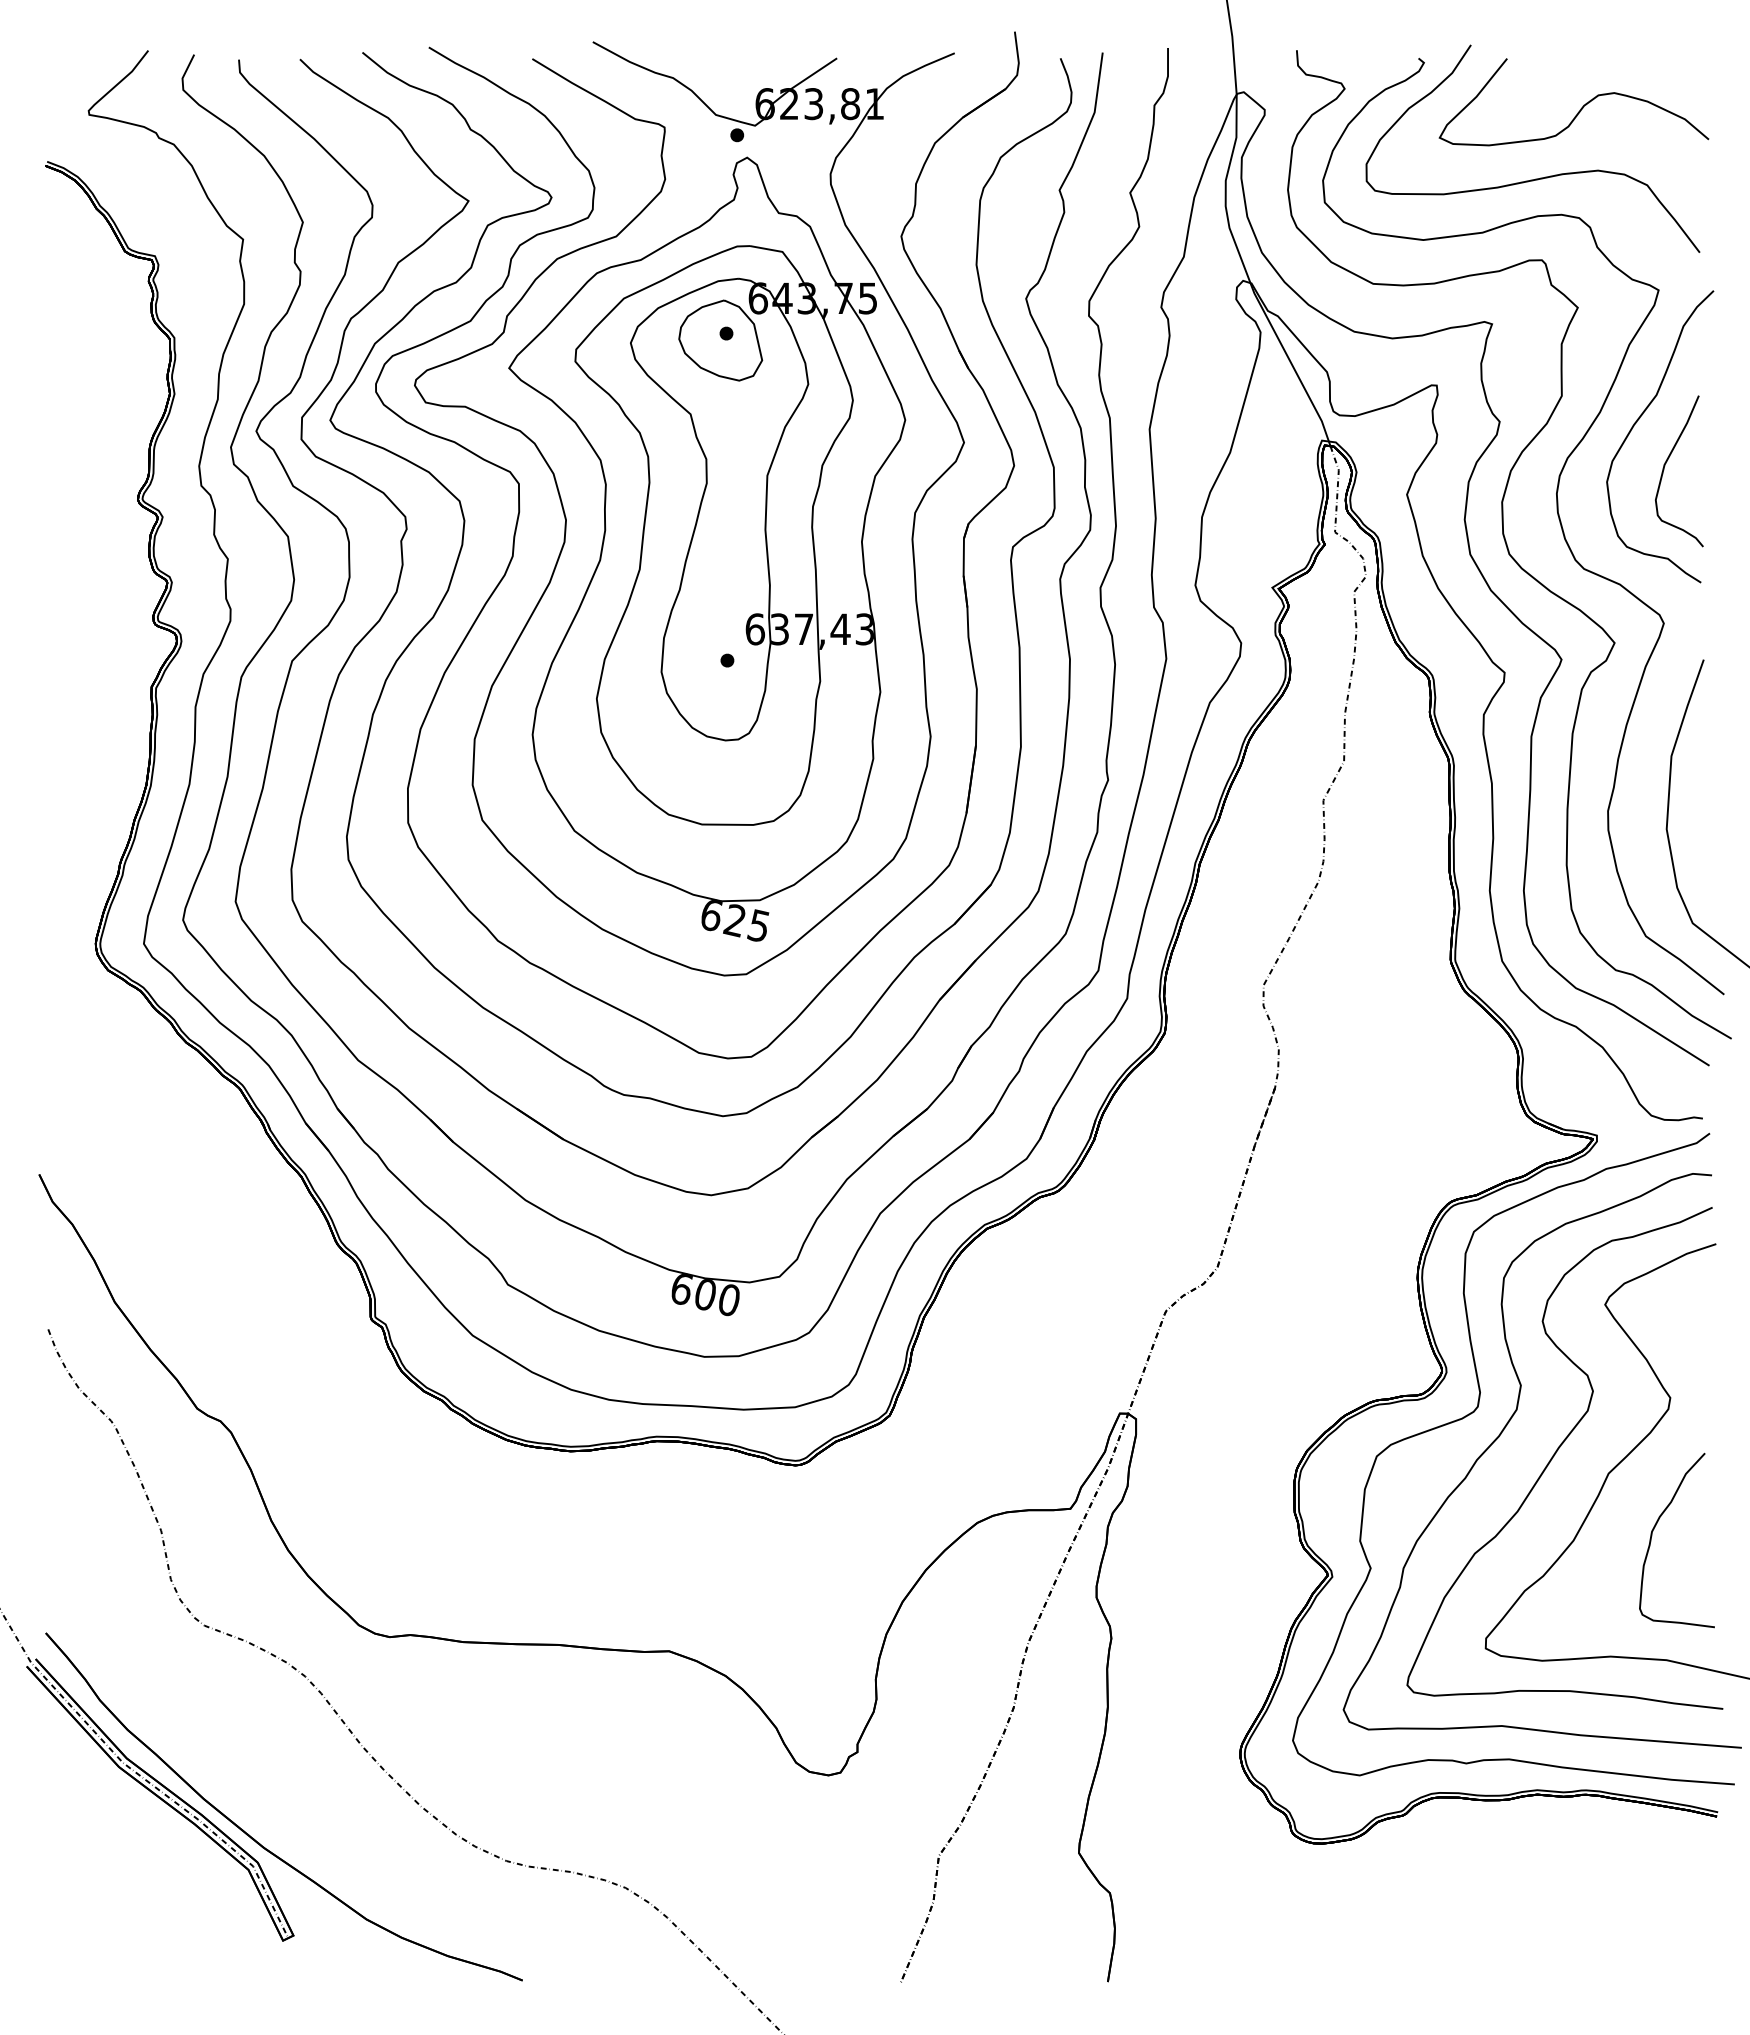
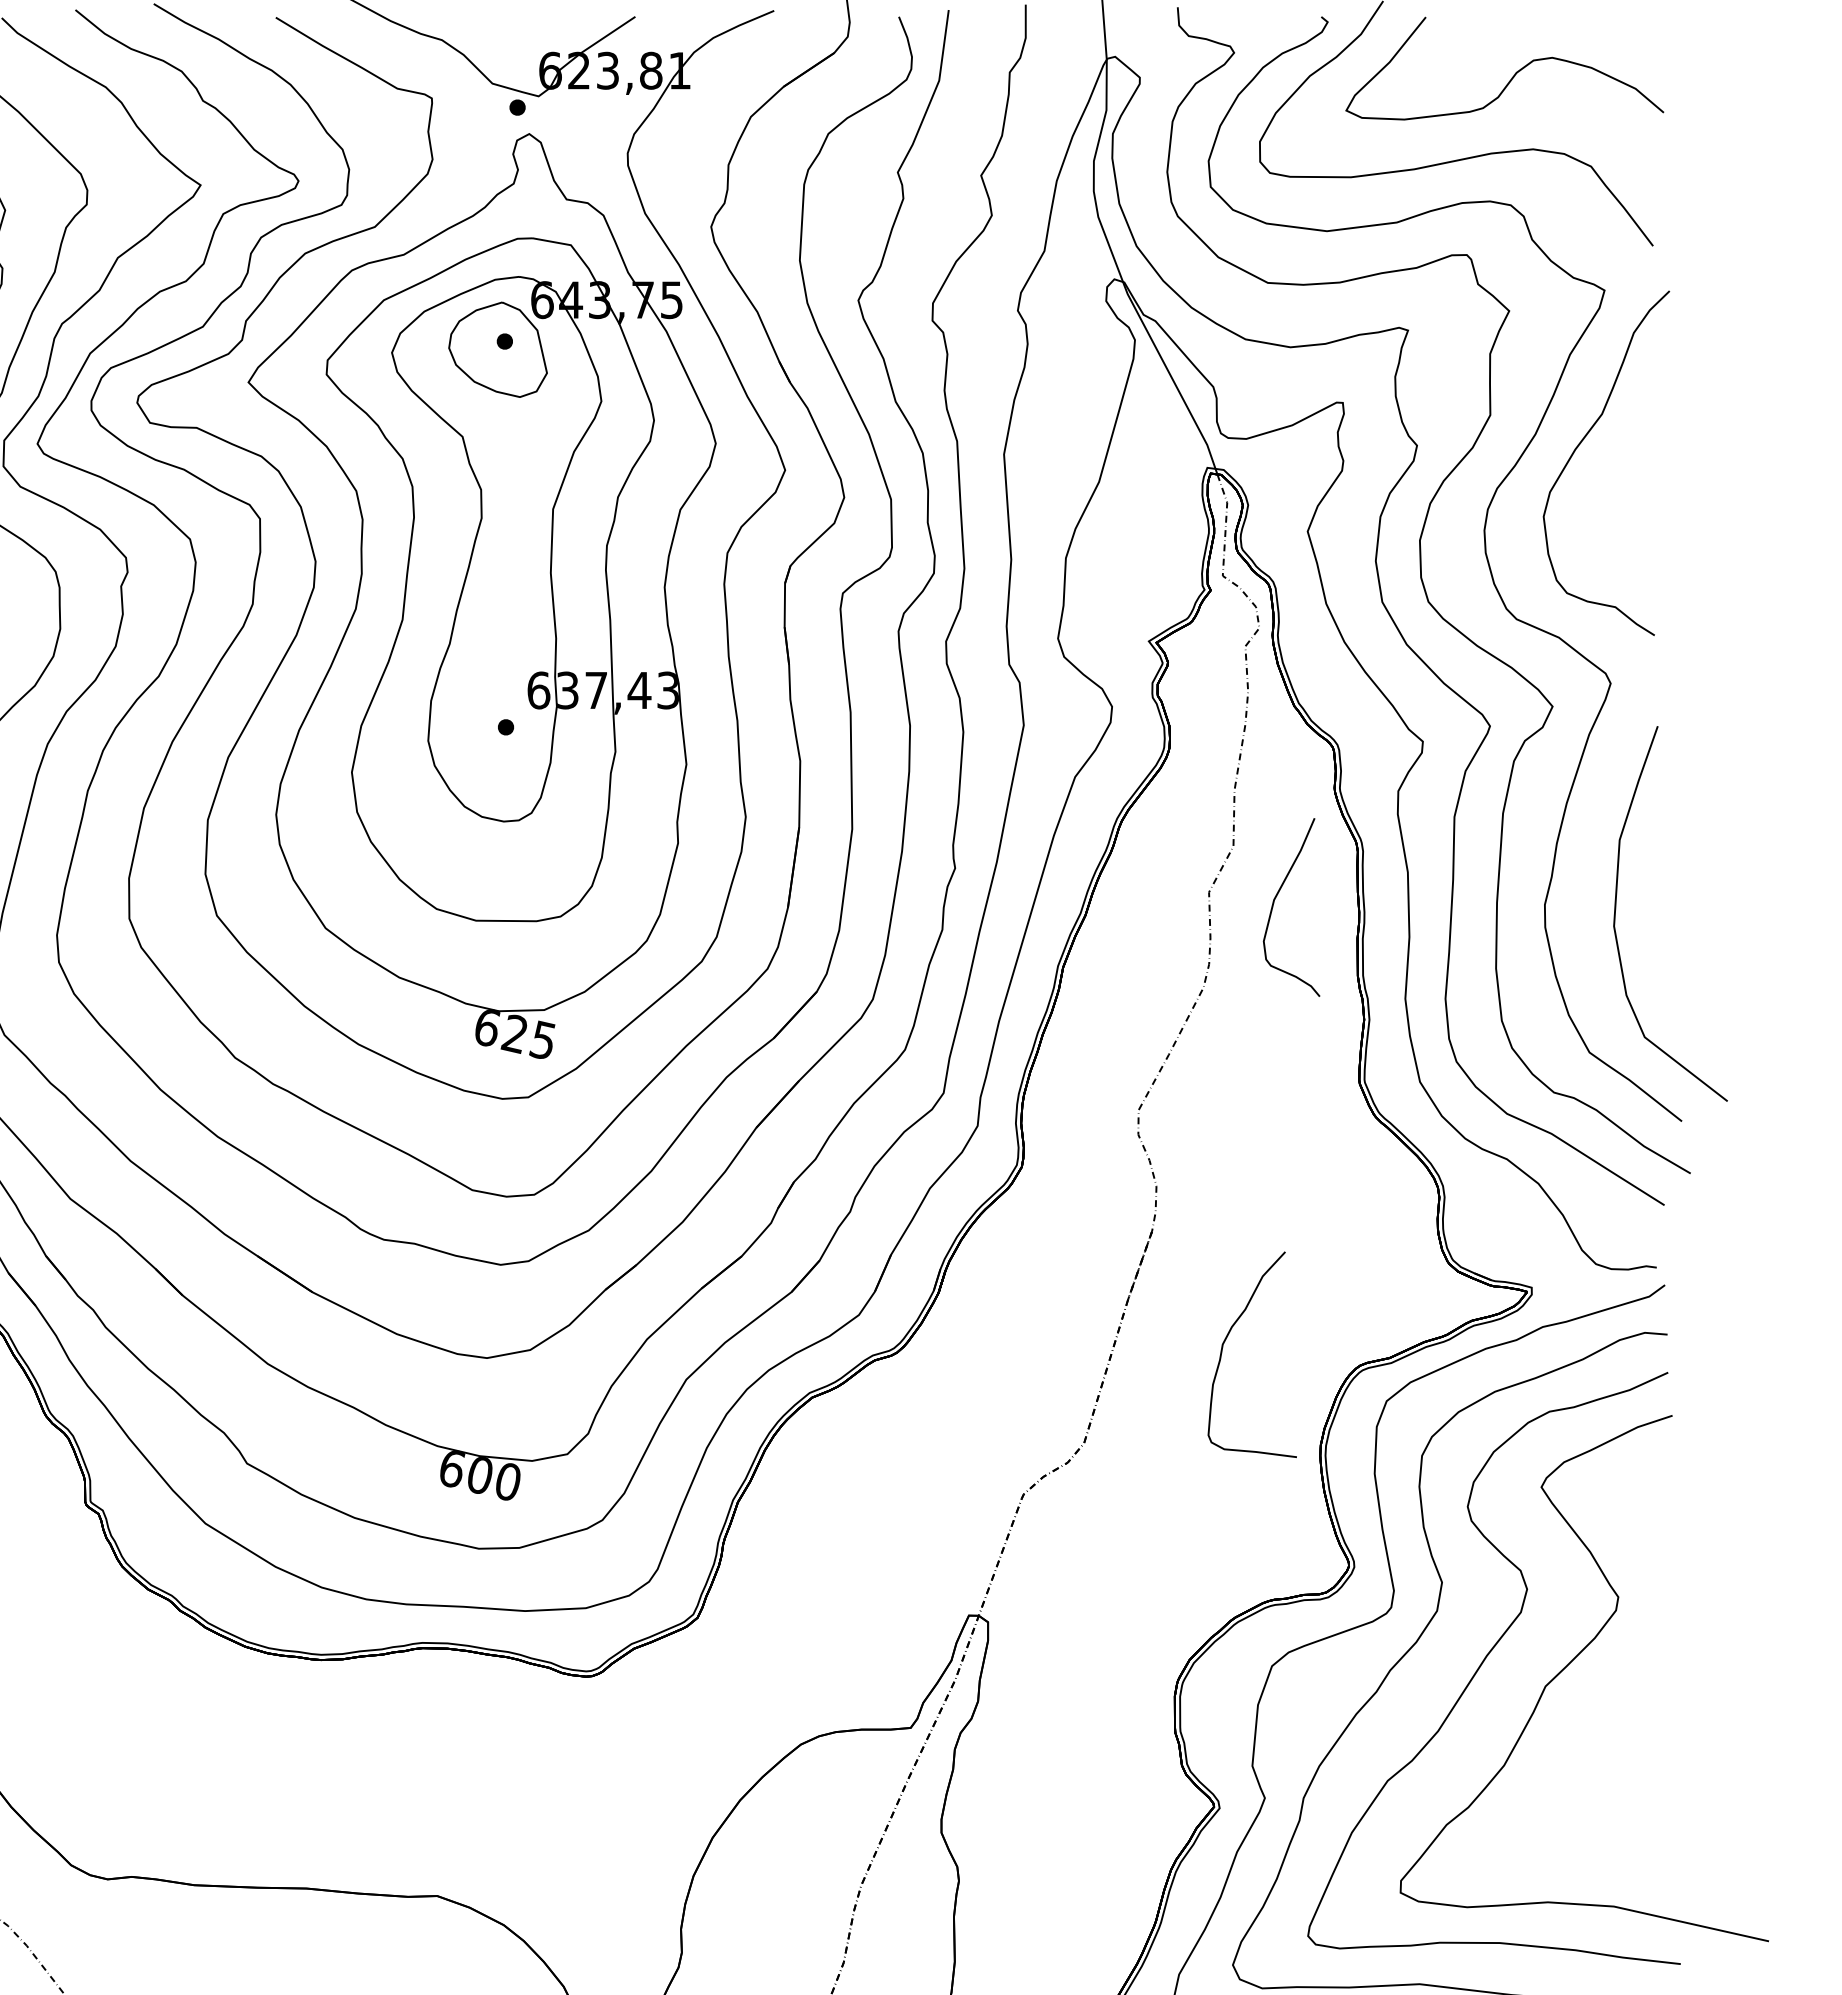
curve: (1665, 466) -> (1275, 901), moved
curve: (1652, 1536) -> (1223, 1350), moved

